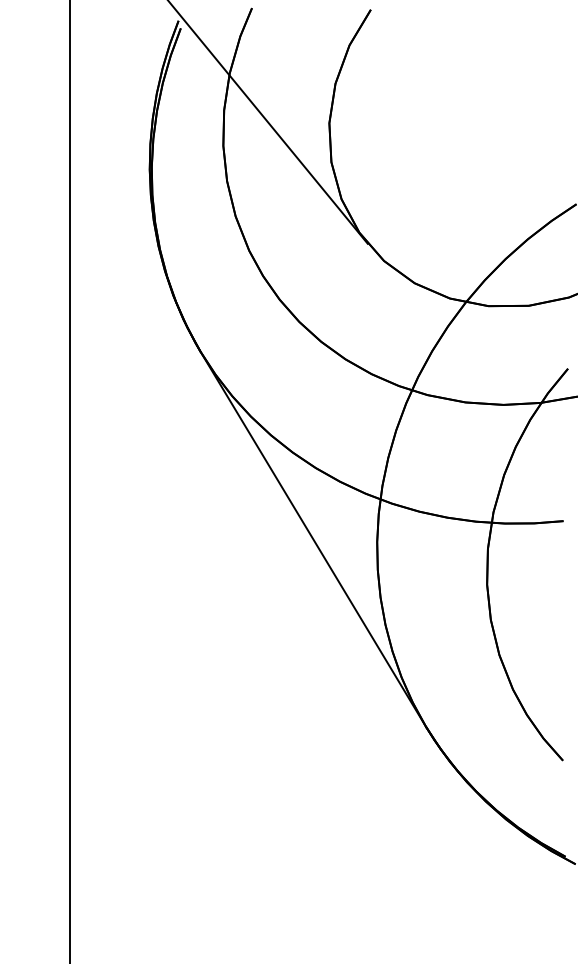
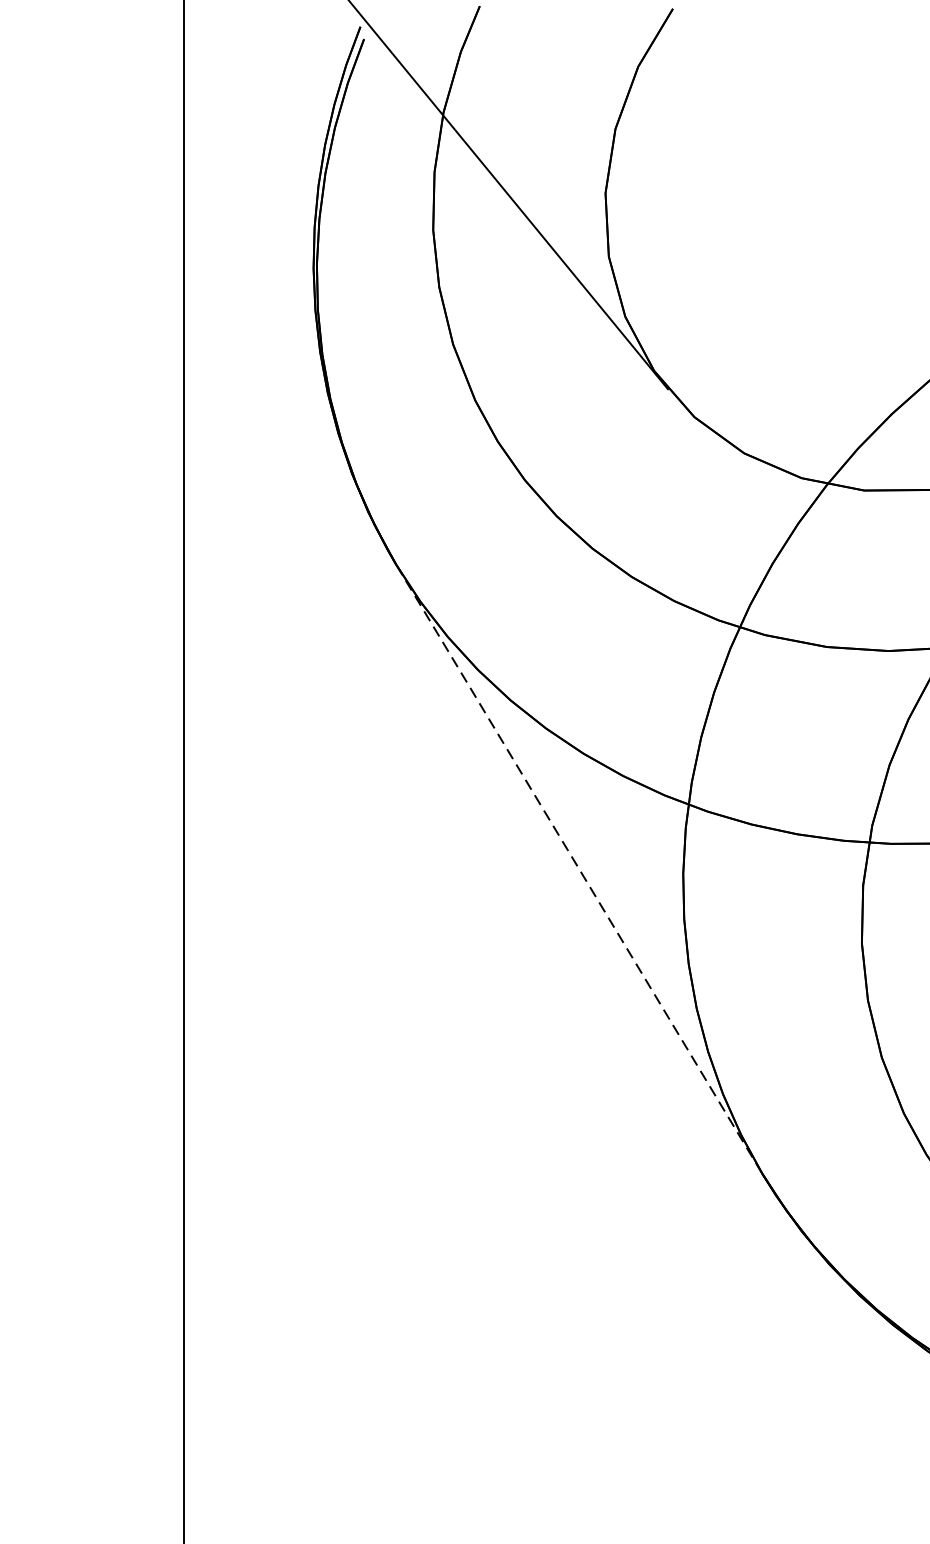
line: (313, 539) -> (579, 869), solid -> dashed

